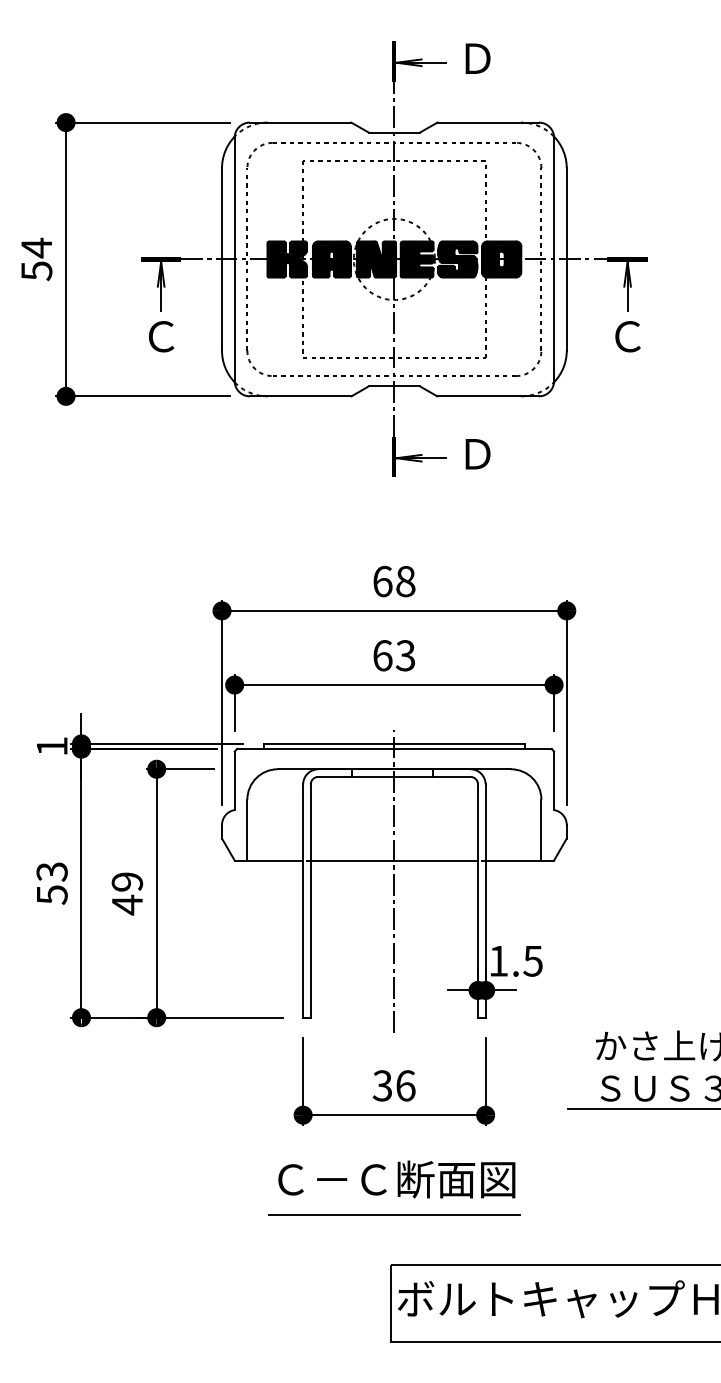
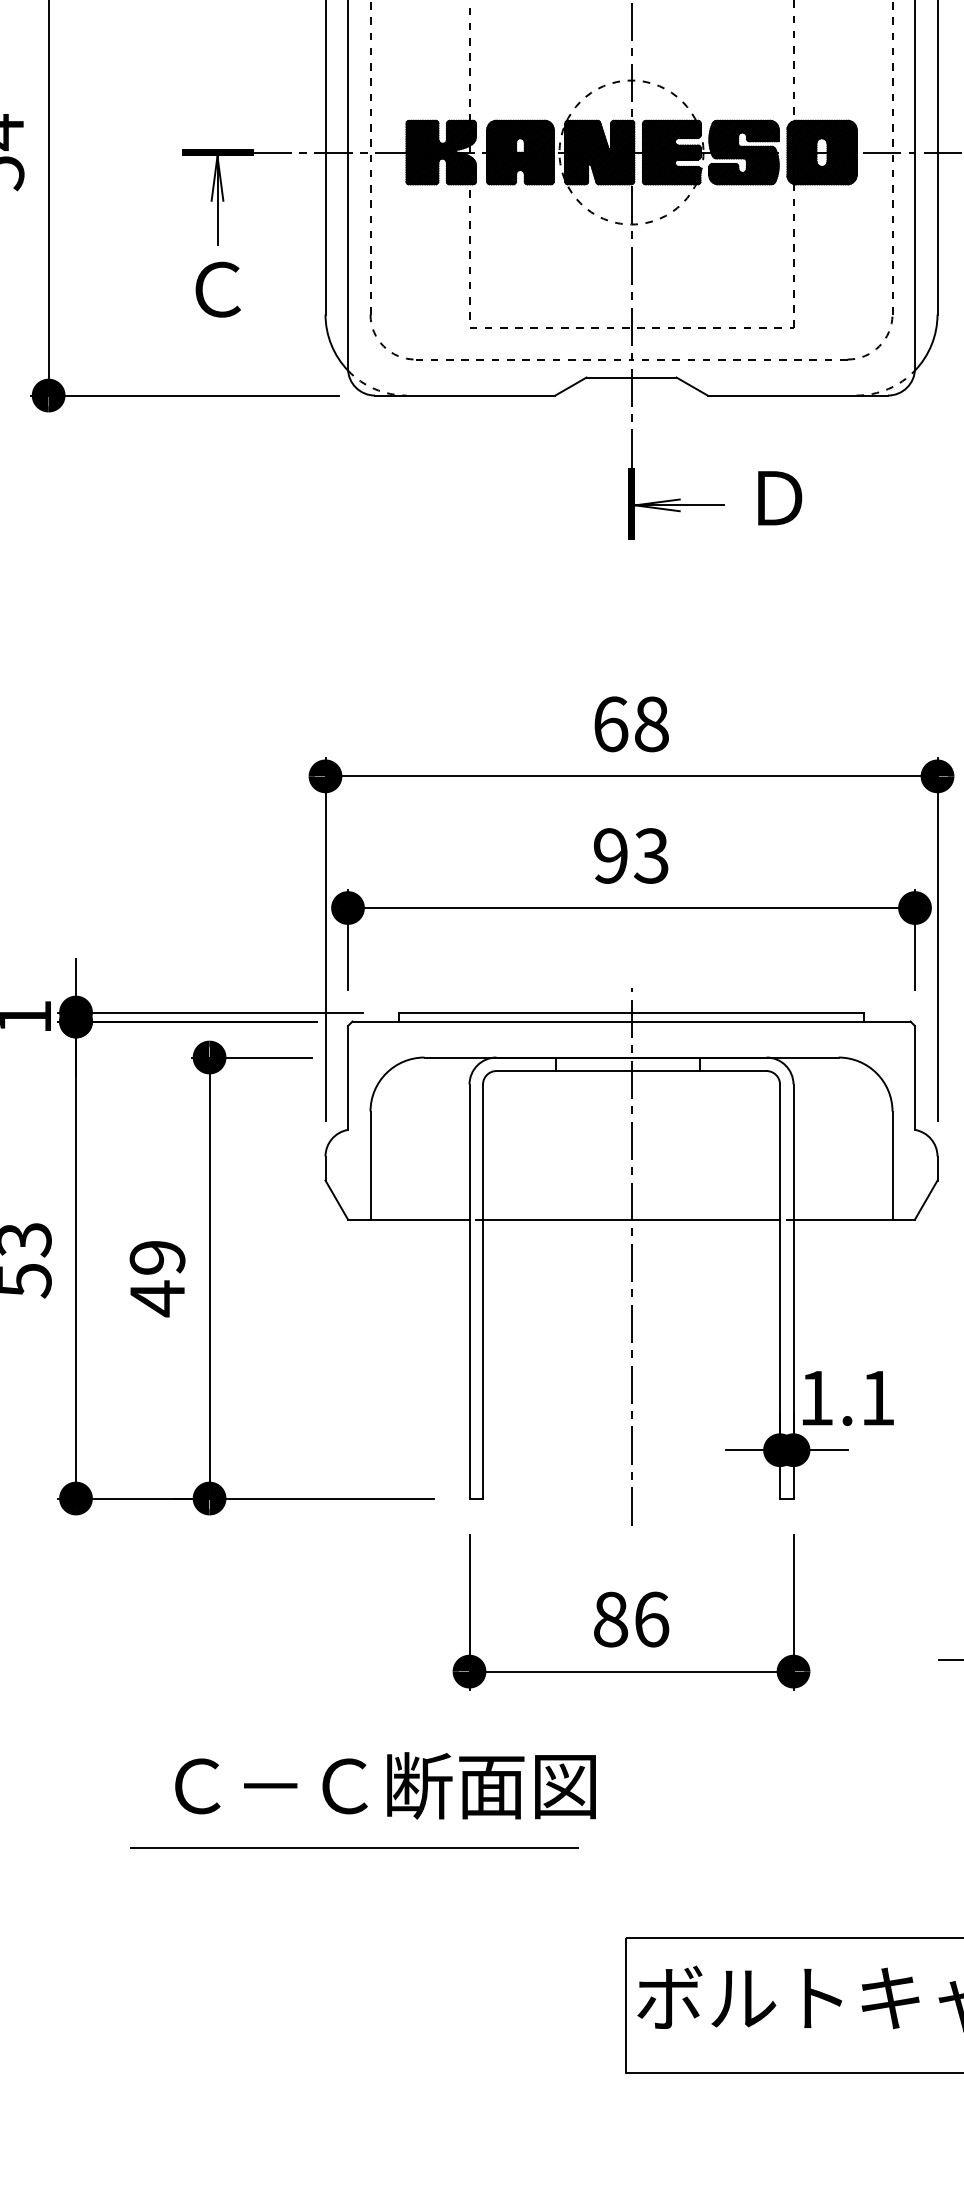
text: (382, 655) -> (610, 855), 63 -> 93
text: (532, 961) -> (876, 1398), 1.5 -> 1.1
text: (382, 1085) -> (610, 1618), 36 -> 86
text: (396, 1179) -> (384, 1785), moved
line: (394, 1214) -> (354, 1847), moved

